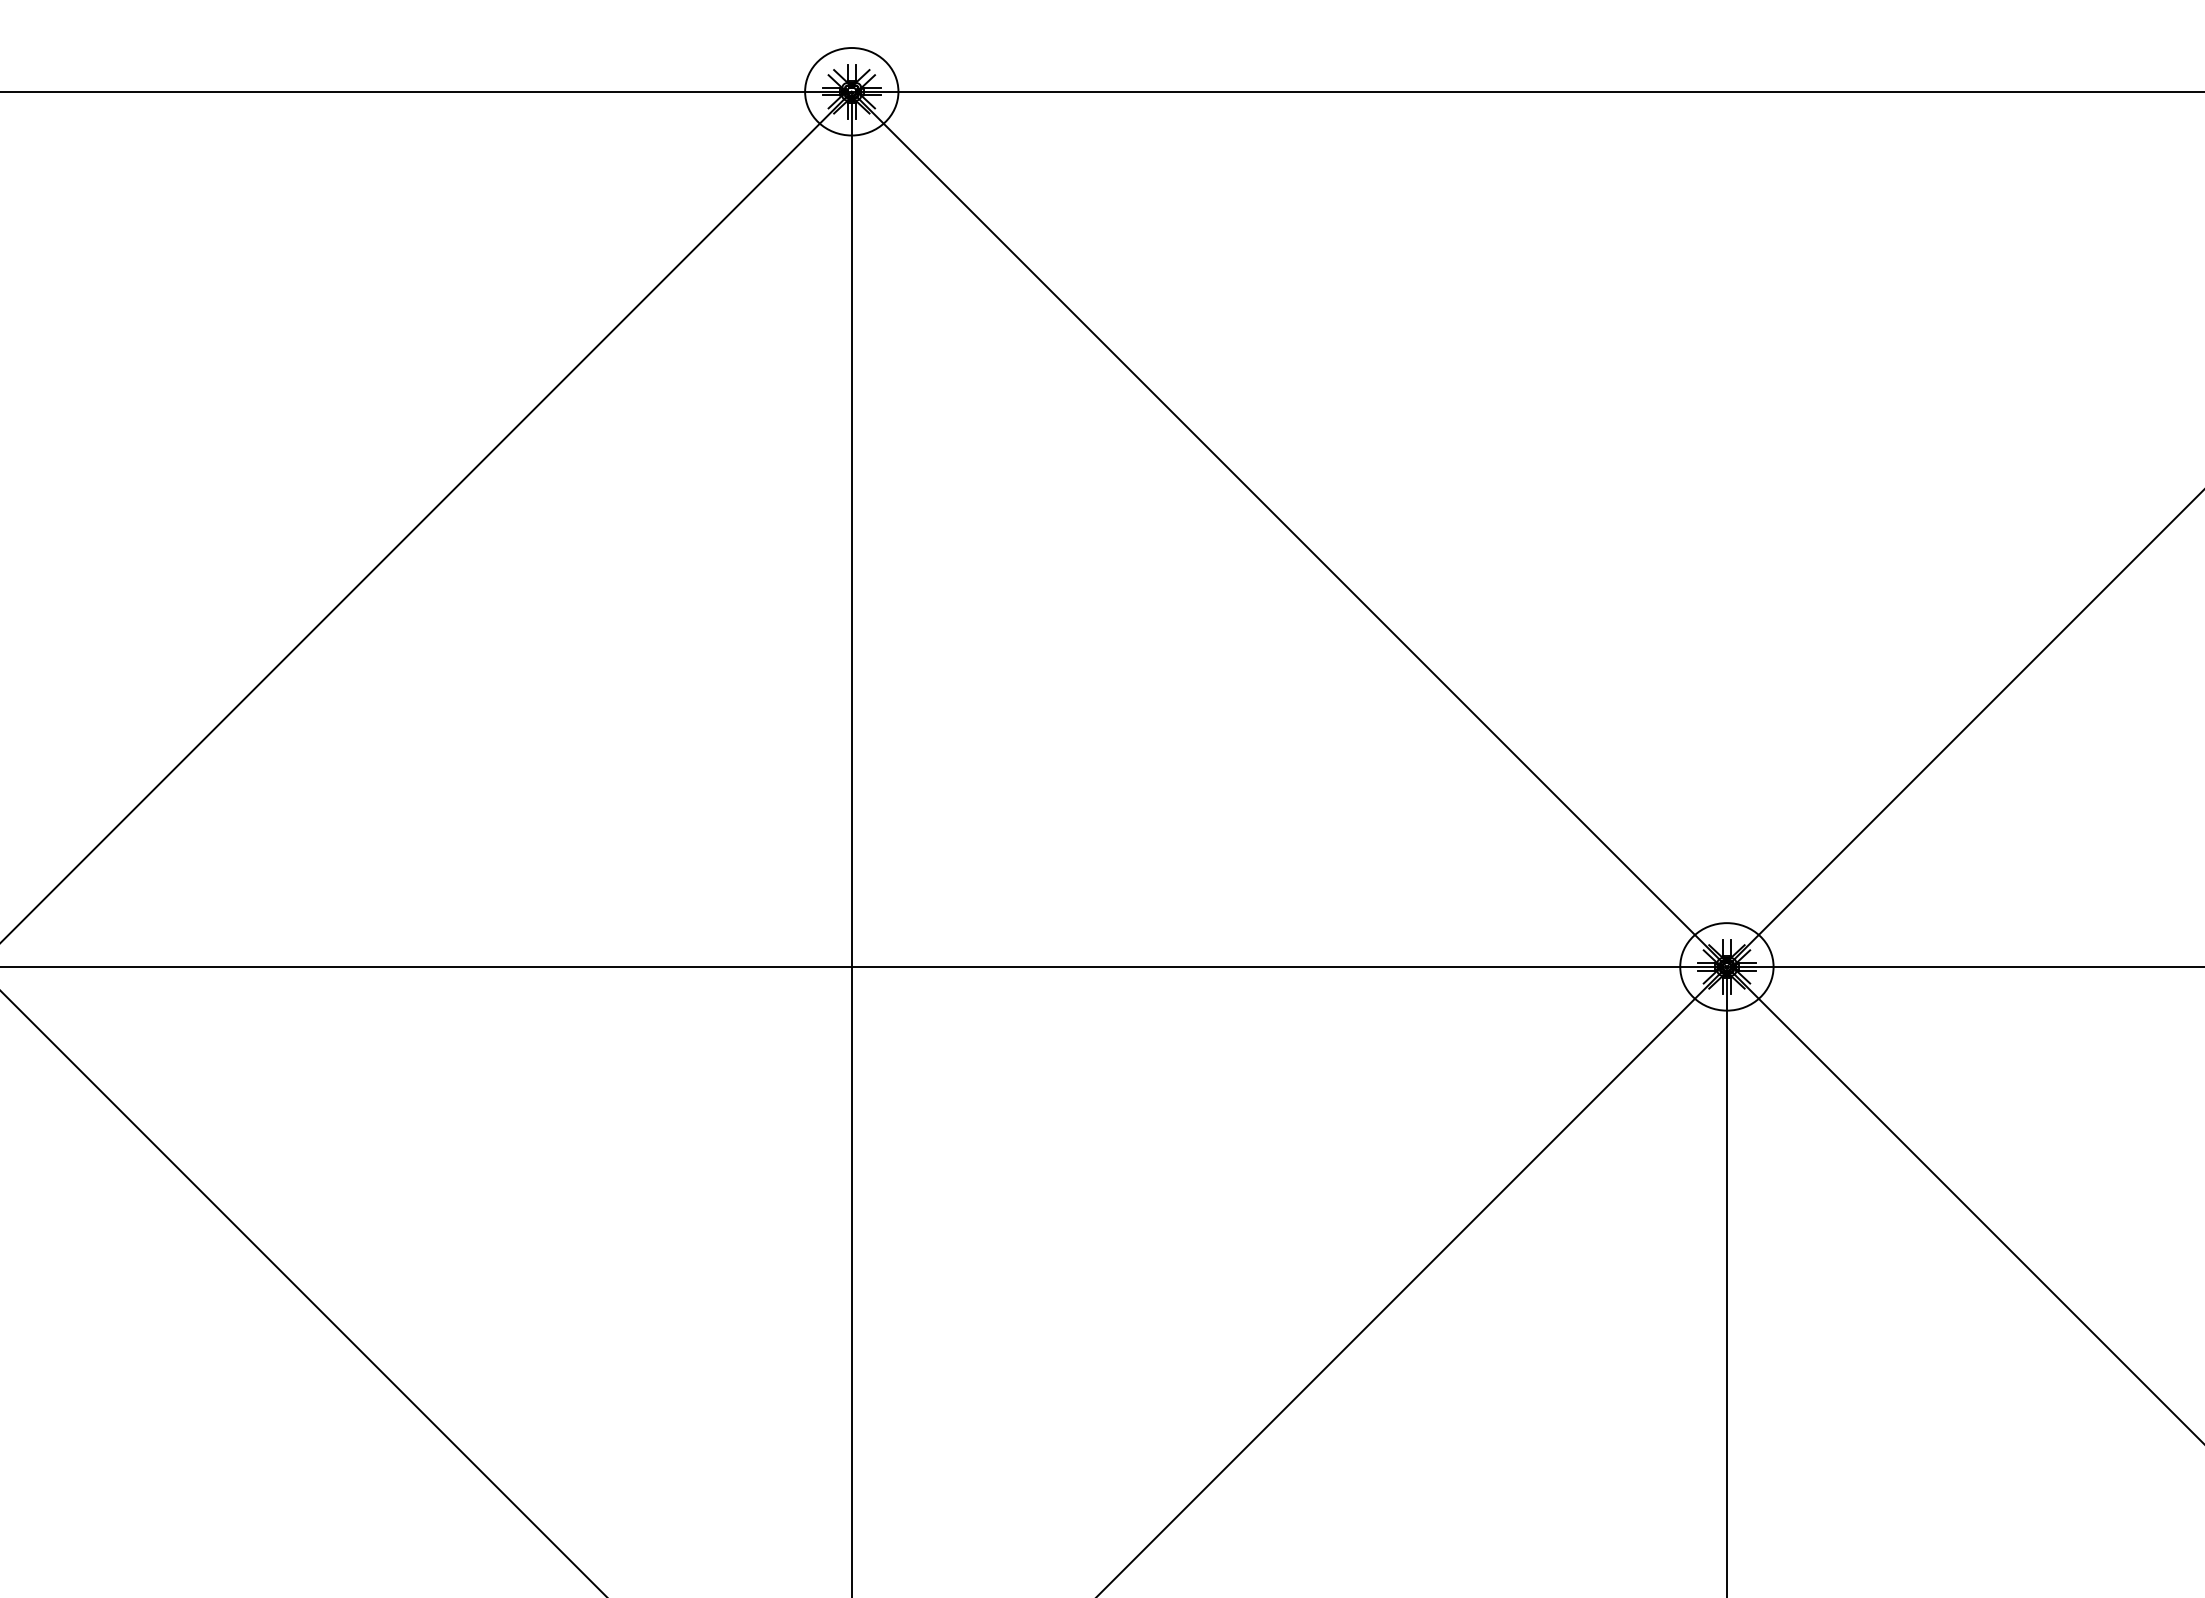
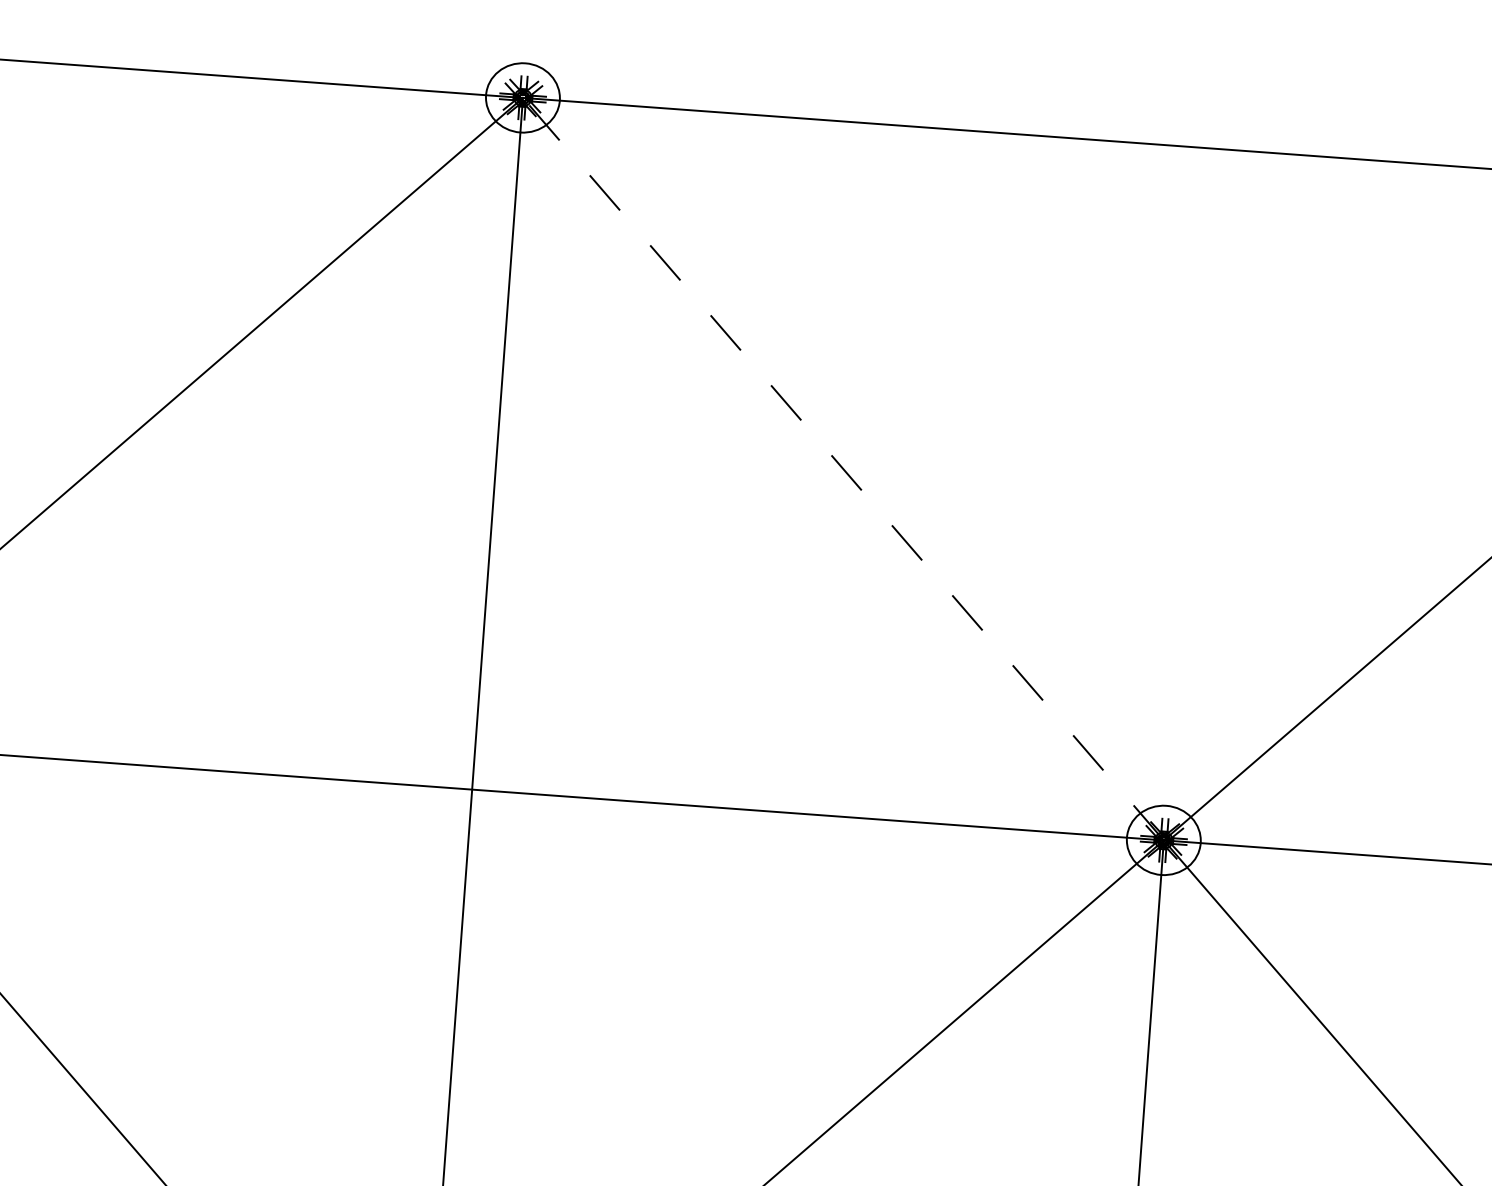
line: (1289, 529) -> (843, 469), solid -> dashed

